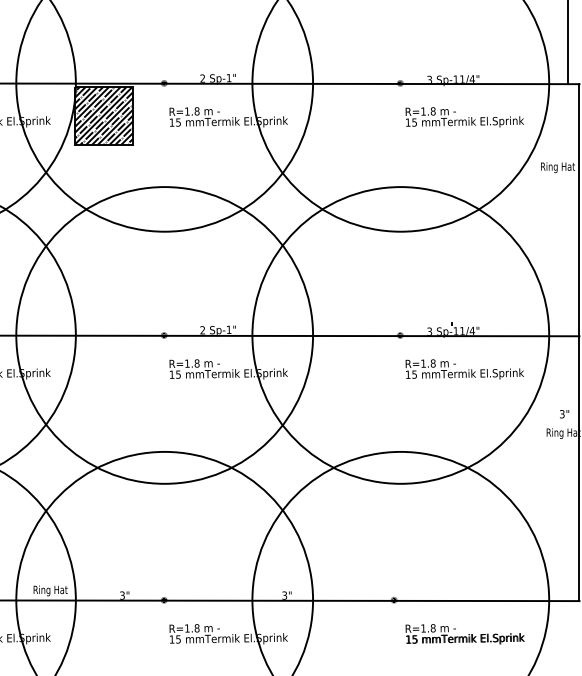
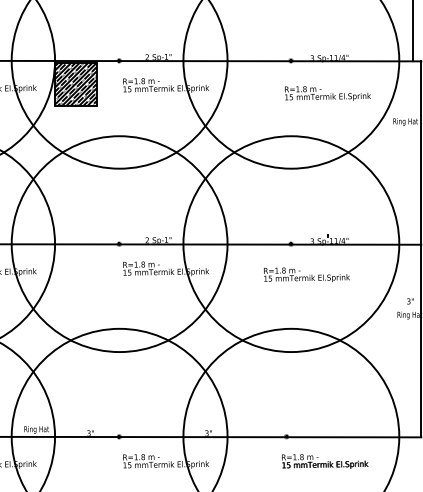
text: (464, 117) -> (327, 93), moved
text: (464, 368) -> (306, 274), moved
text: (465, 634) -> (325, 461), moved

